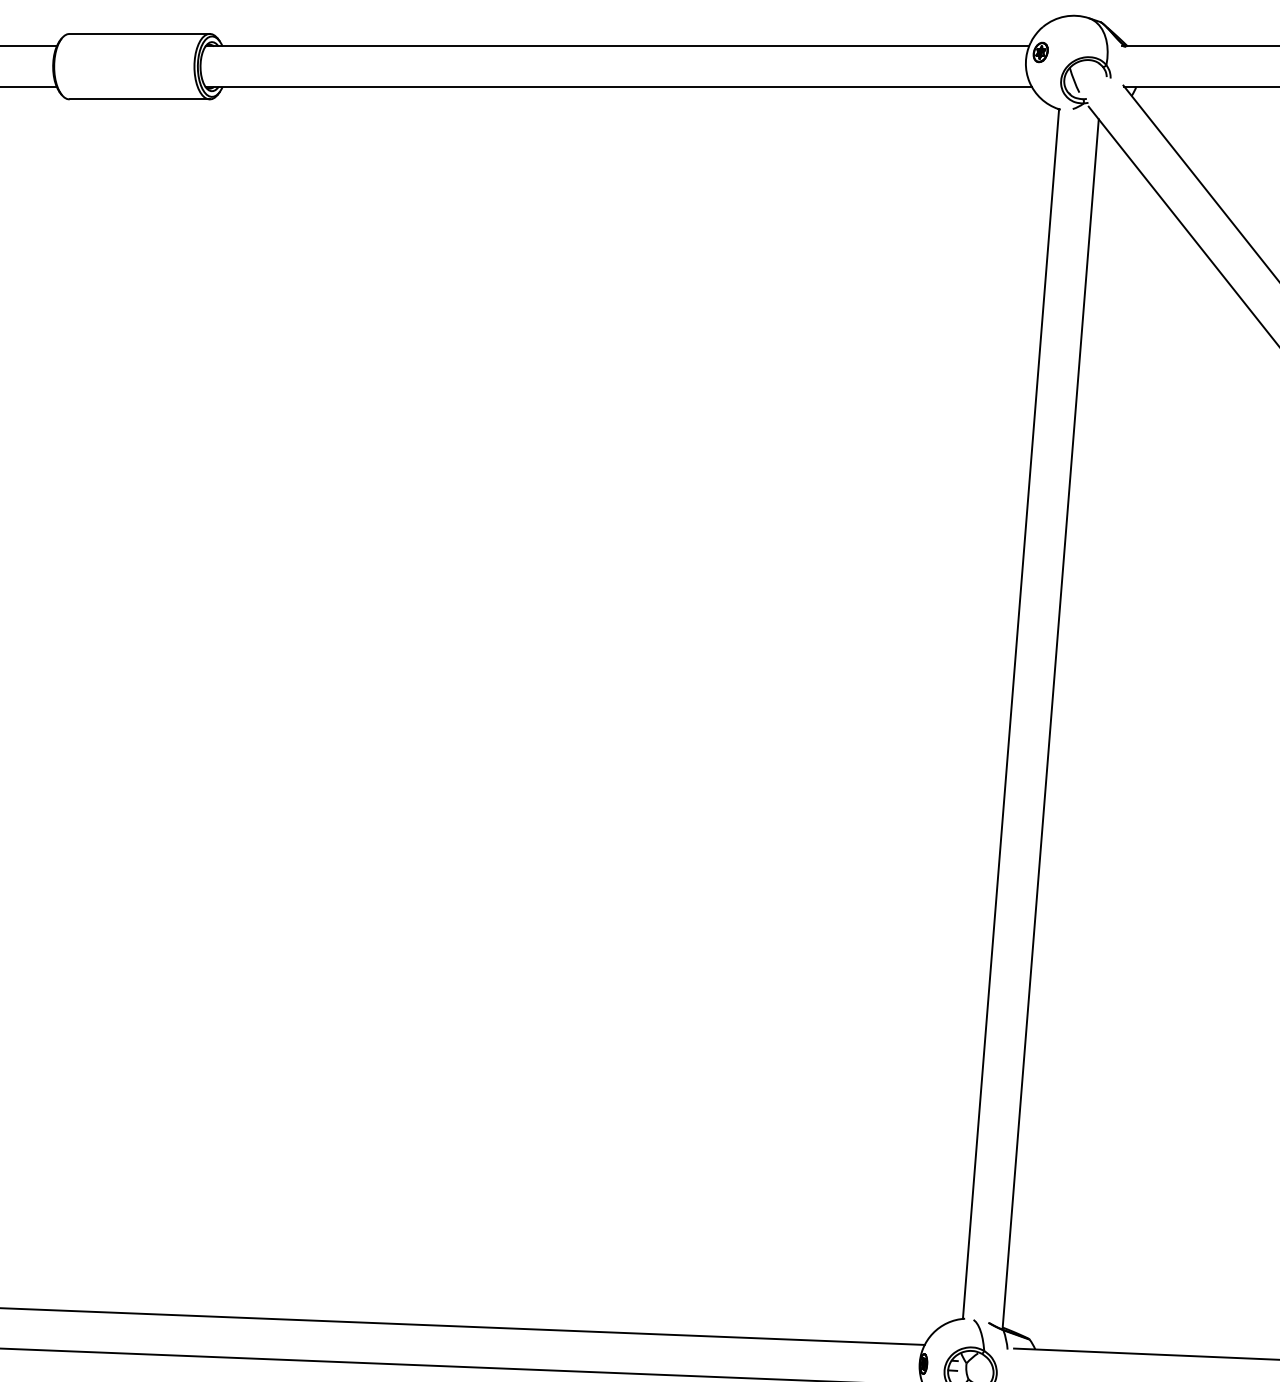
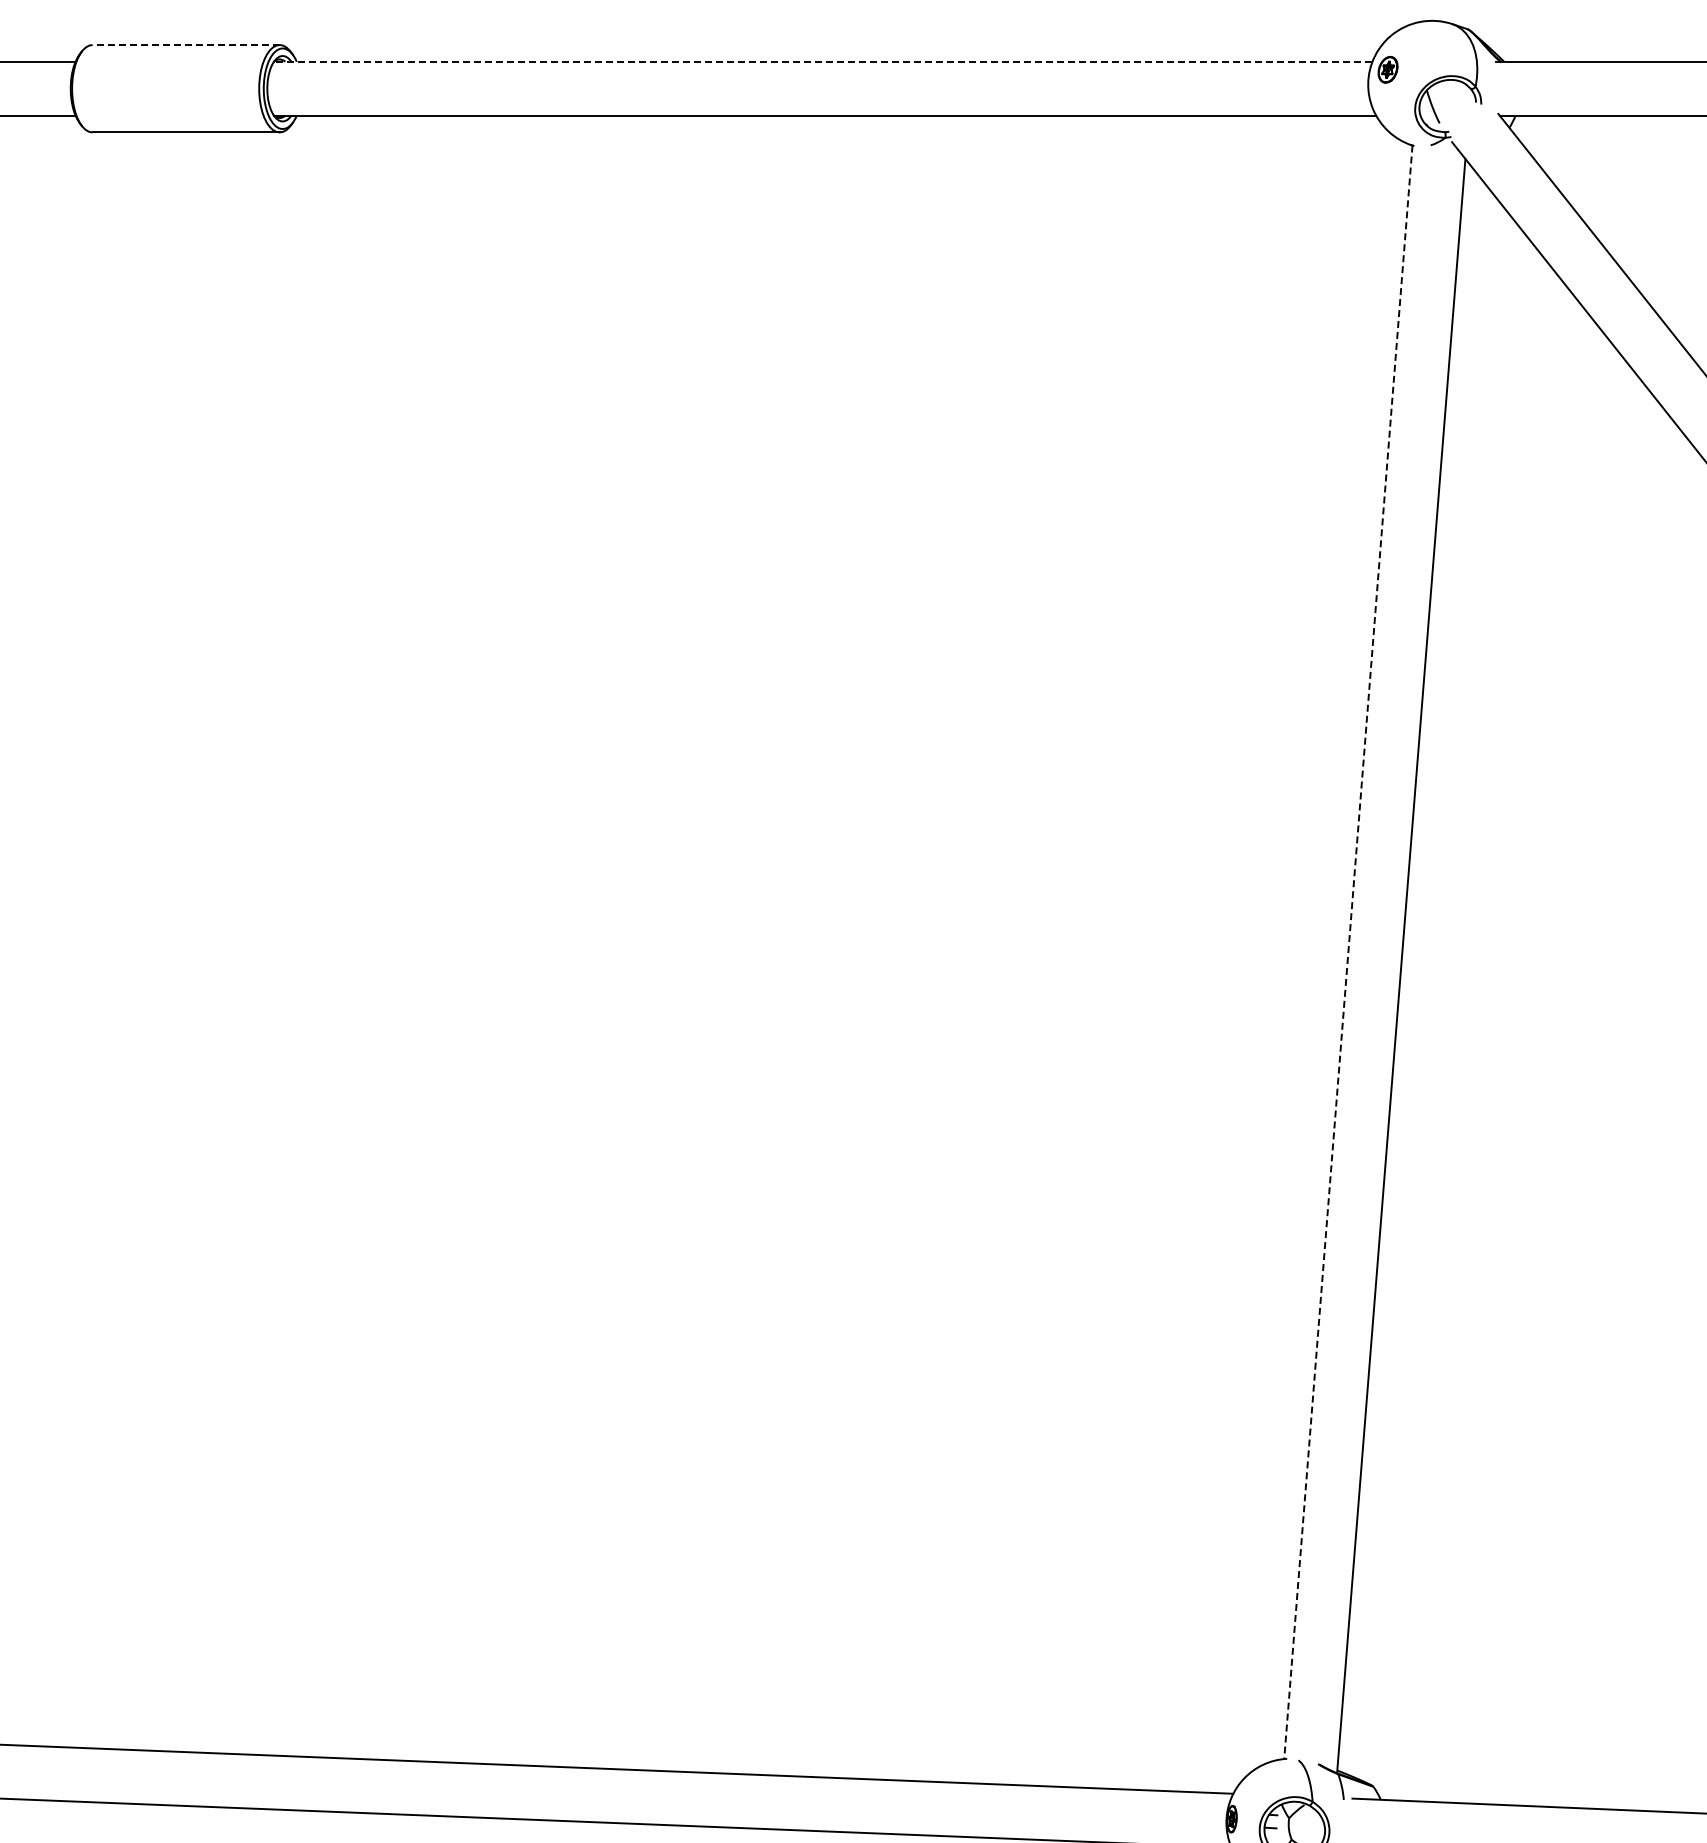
line: (139, 34) -> (186, 45), solid -> dashed
line: (616, 46) -> (822, 61), solid -> dashed
line: (1011, 714) -> (1348, 952), solid -> dashed

